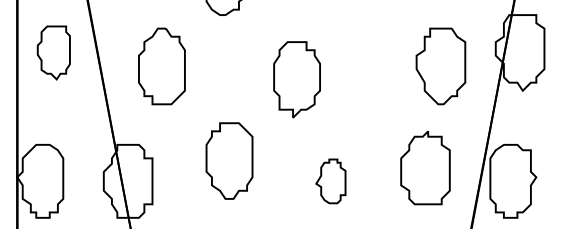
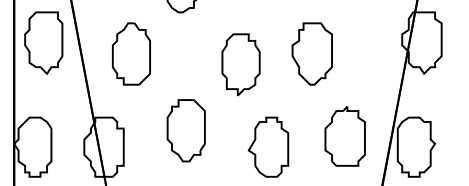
part: (53, 52) -> (43, 42), size x1.43
part: (440, 66) -> (311, 54), moved
part: (330, 181) -> (268, 147), size x1.67

